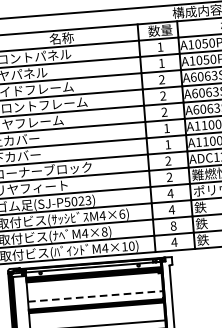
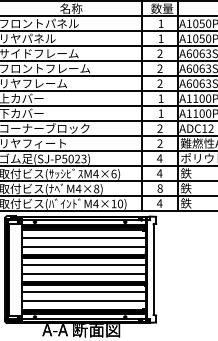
line: (94, 286) -> (83, 238), added
line: (96, 296) -> (84, 247), dashed -> solid
line: (96, 316) -> (83, 265), added

